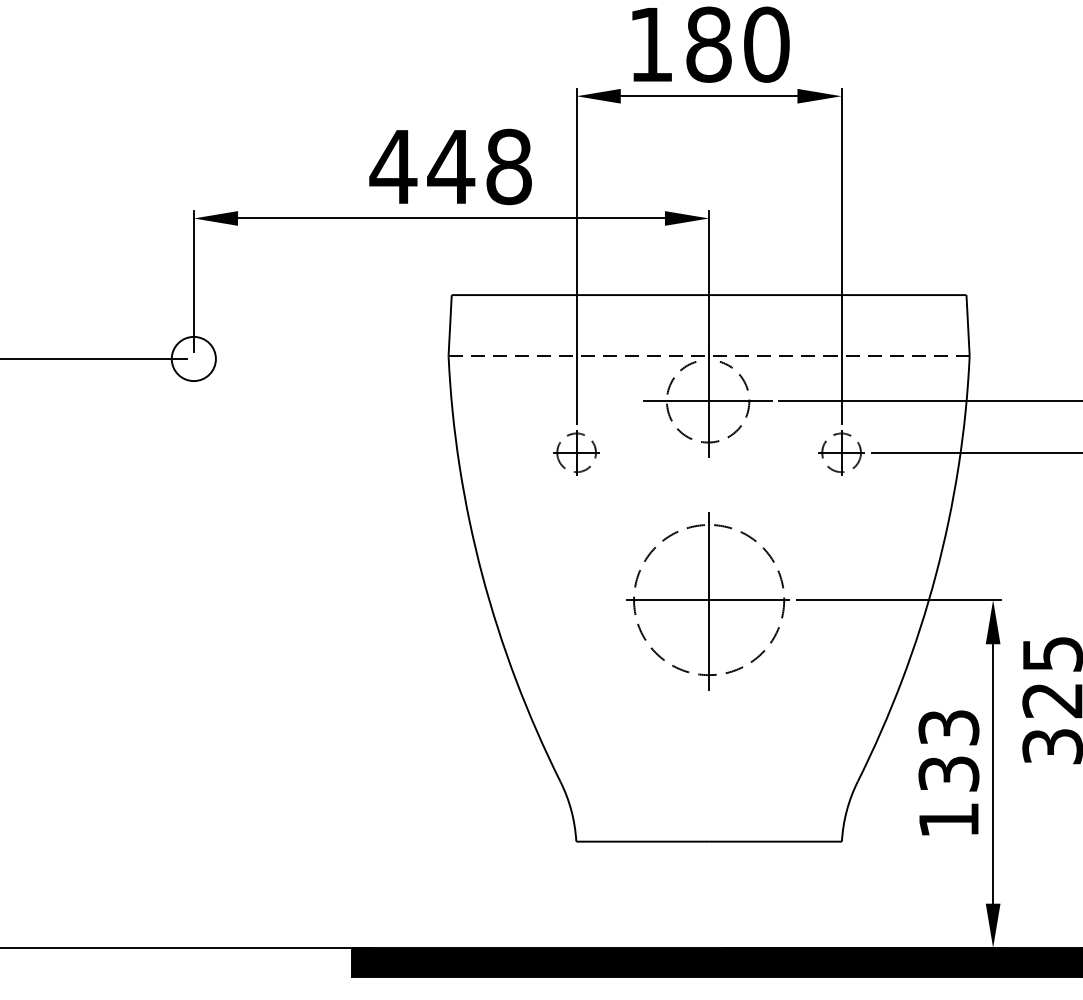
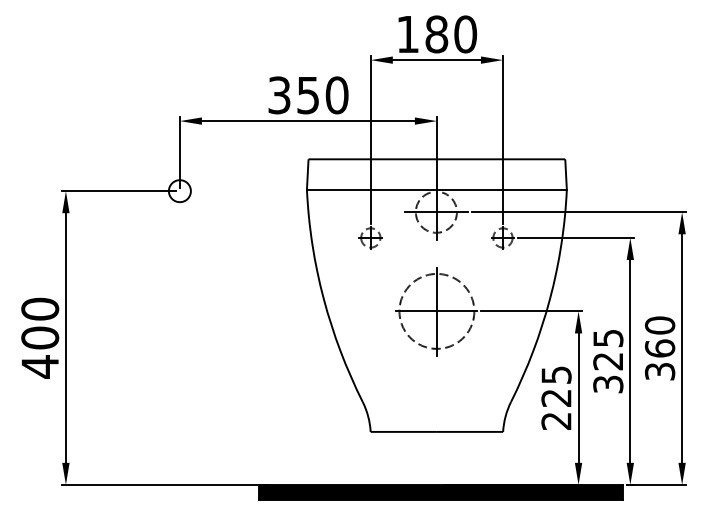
text: (449, 167) -> (307, 95), 448 -> 350
line: (708, 355) -> (436, 189), dashed -> solid
text: (948, 772) -> (556, 397), 133 -> 225

